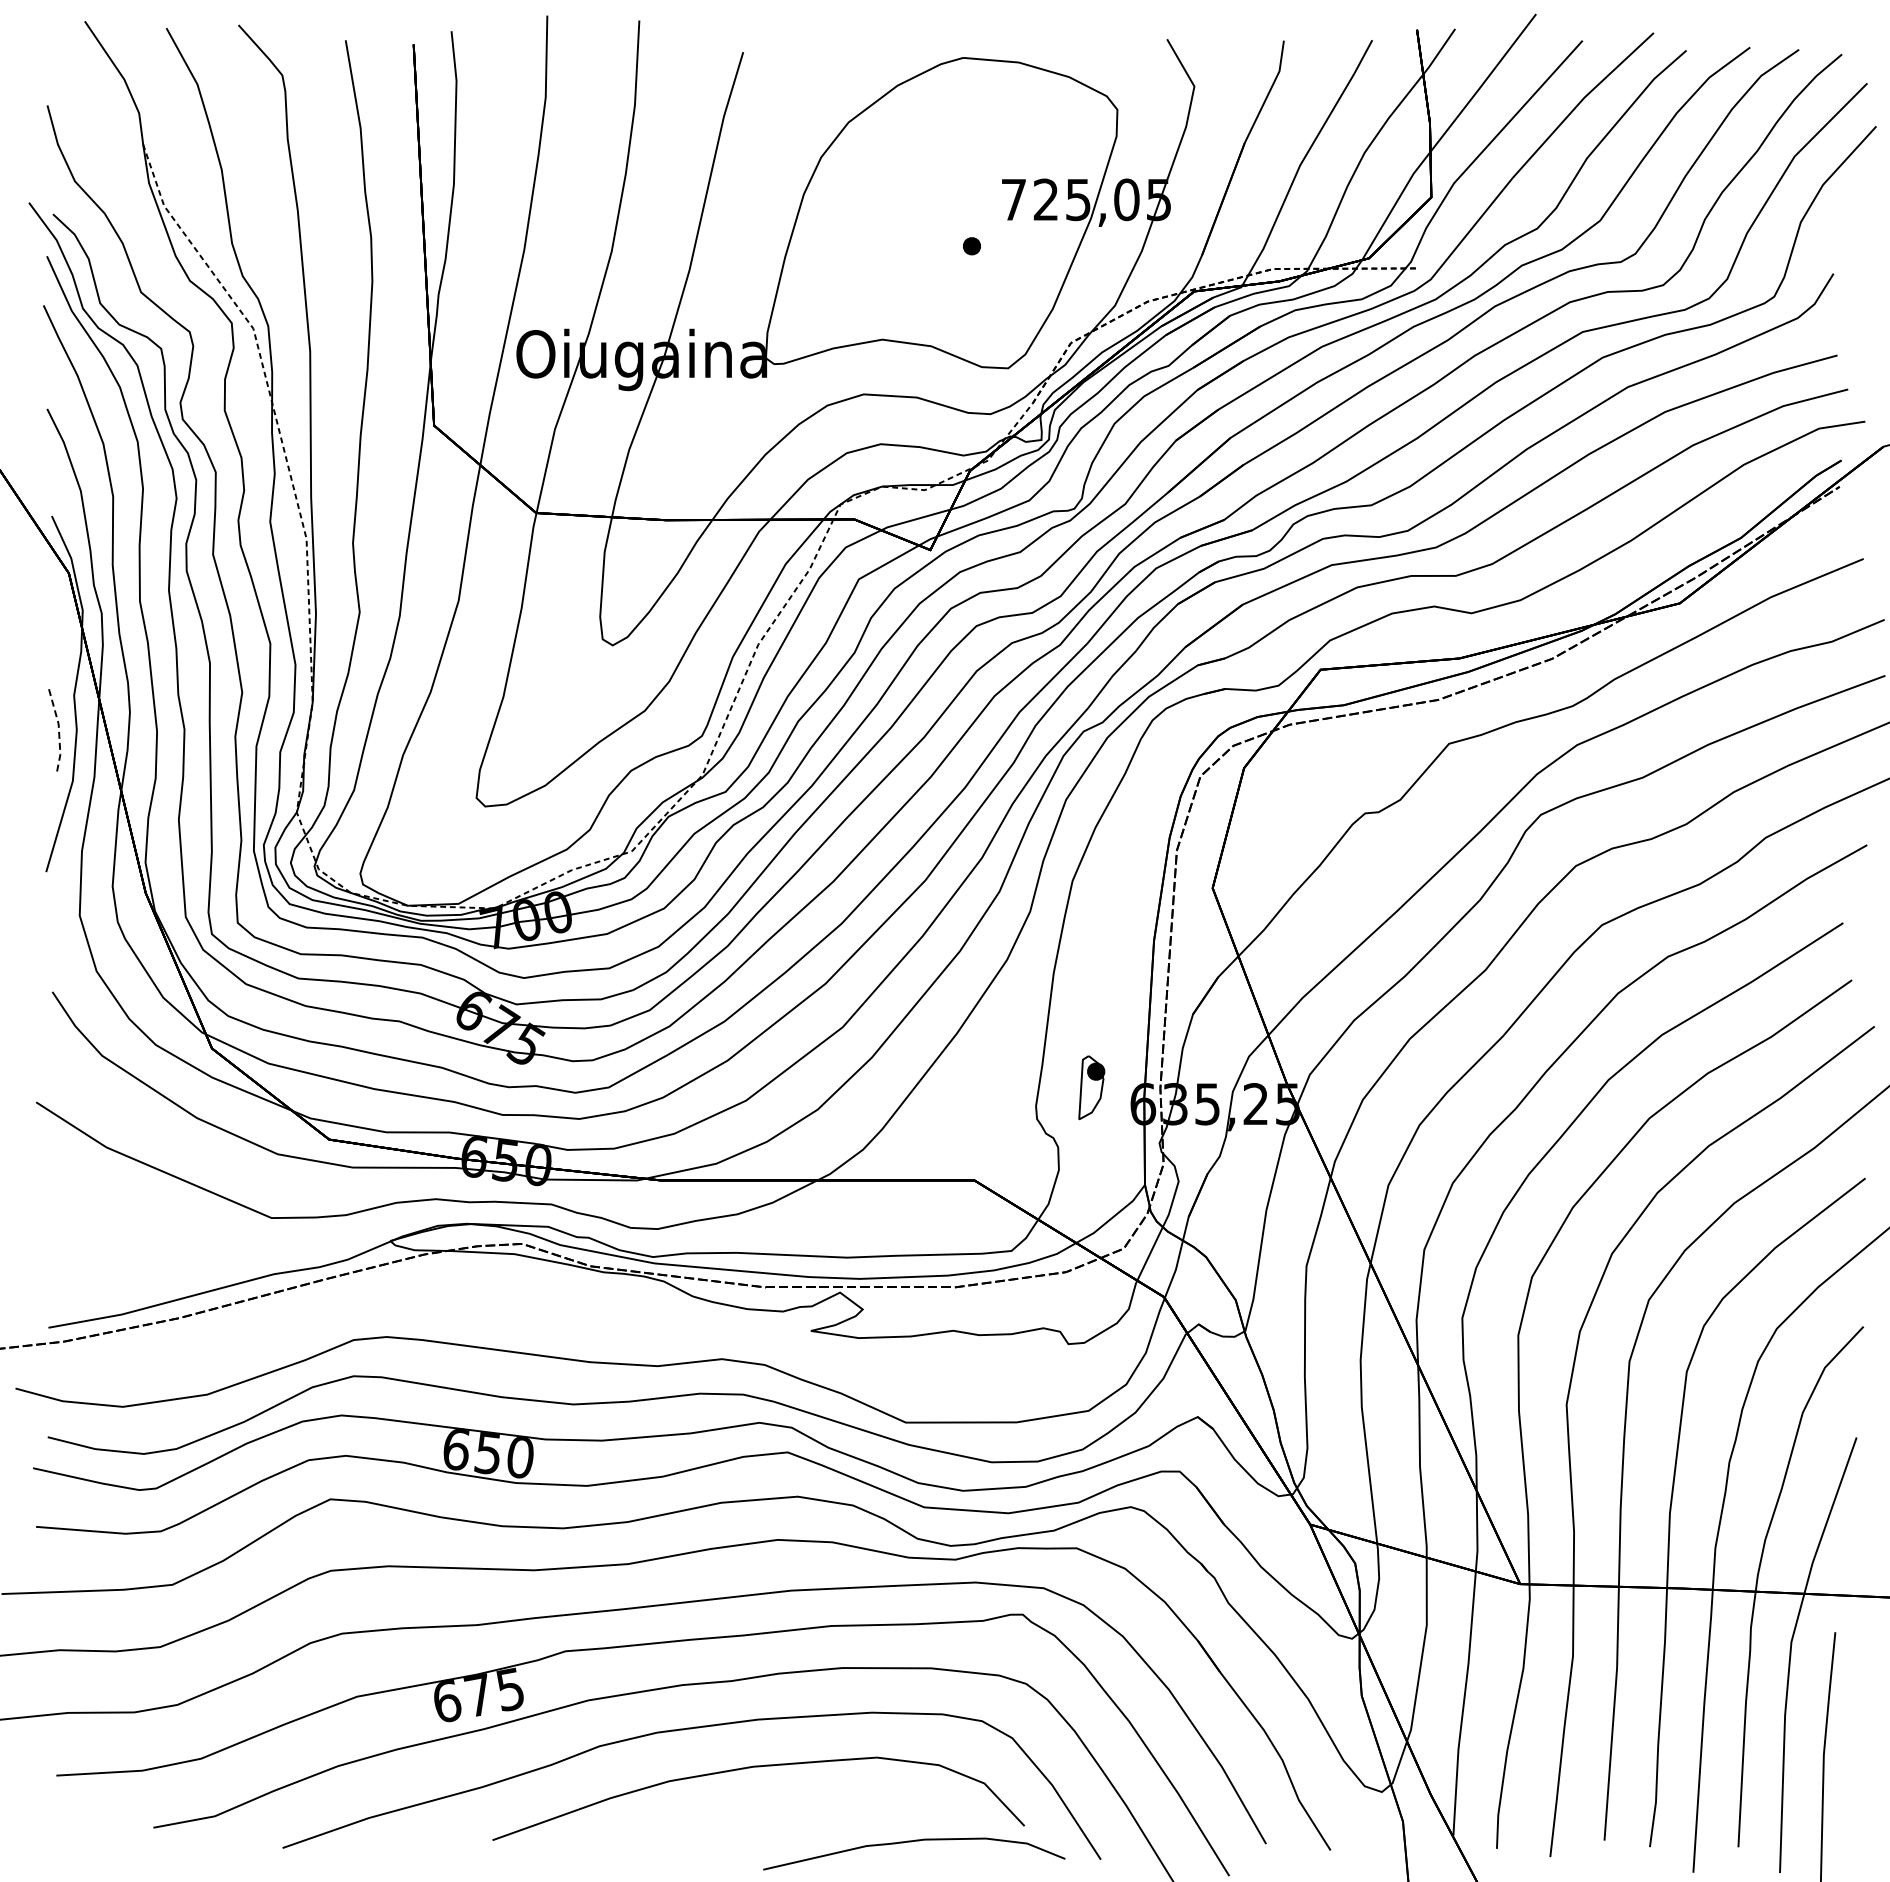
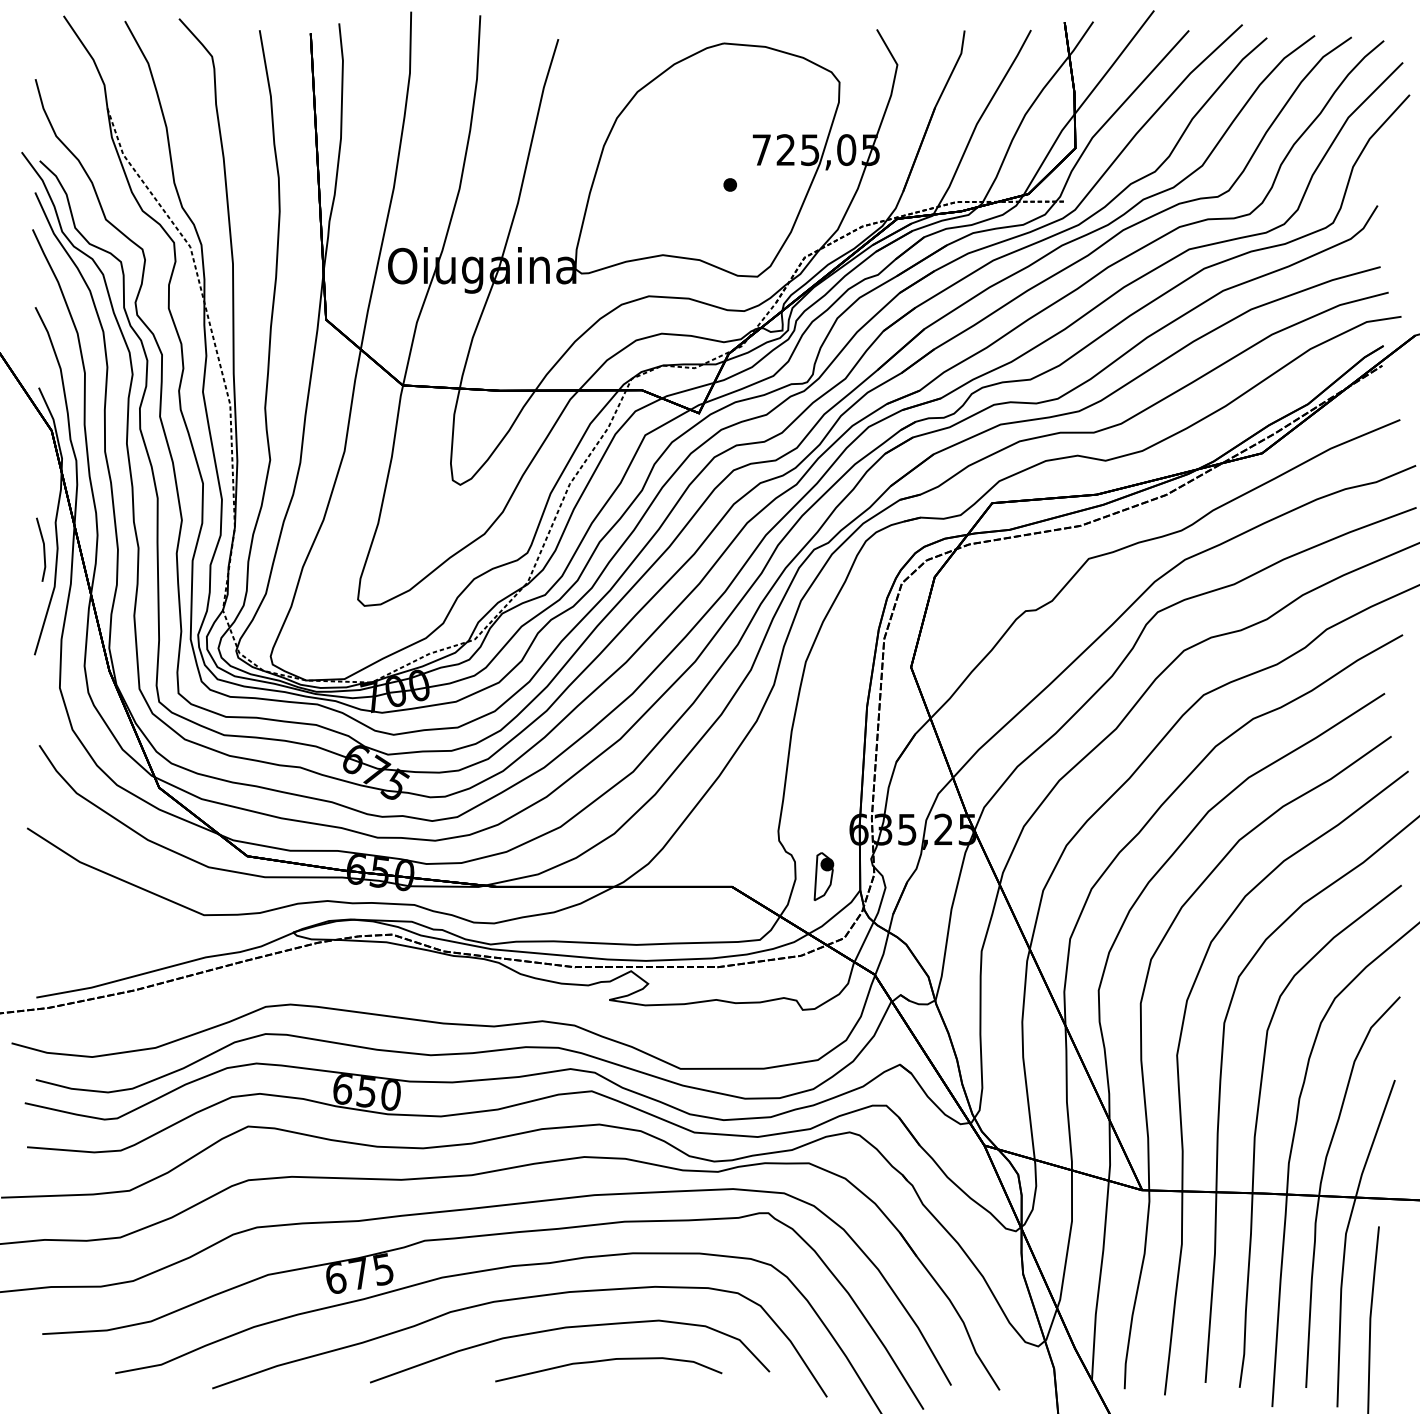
line: (59, 731) -> (44, 549), dashed -> solid
part: (1091, 1087) -> (823, 876), moved
curve: (911, 1842) -> (606, 1361), moved

